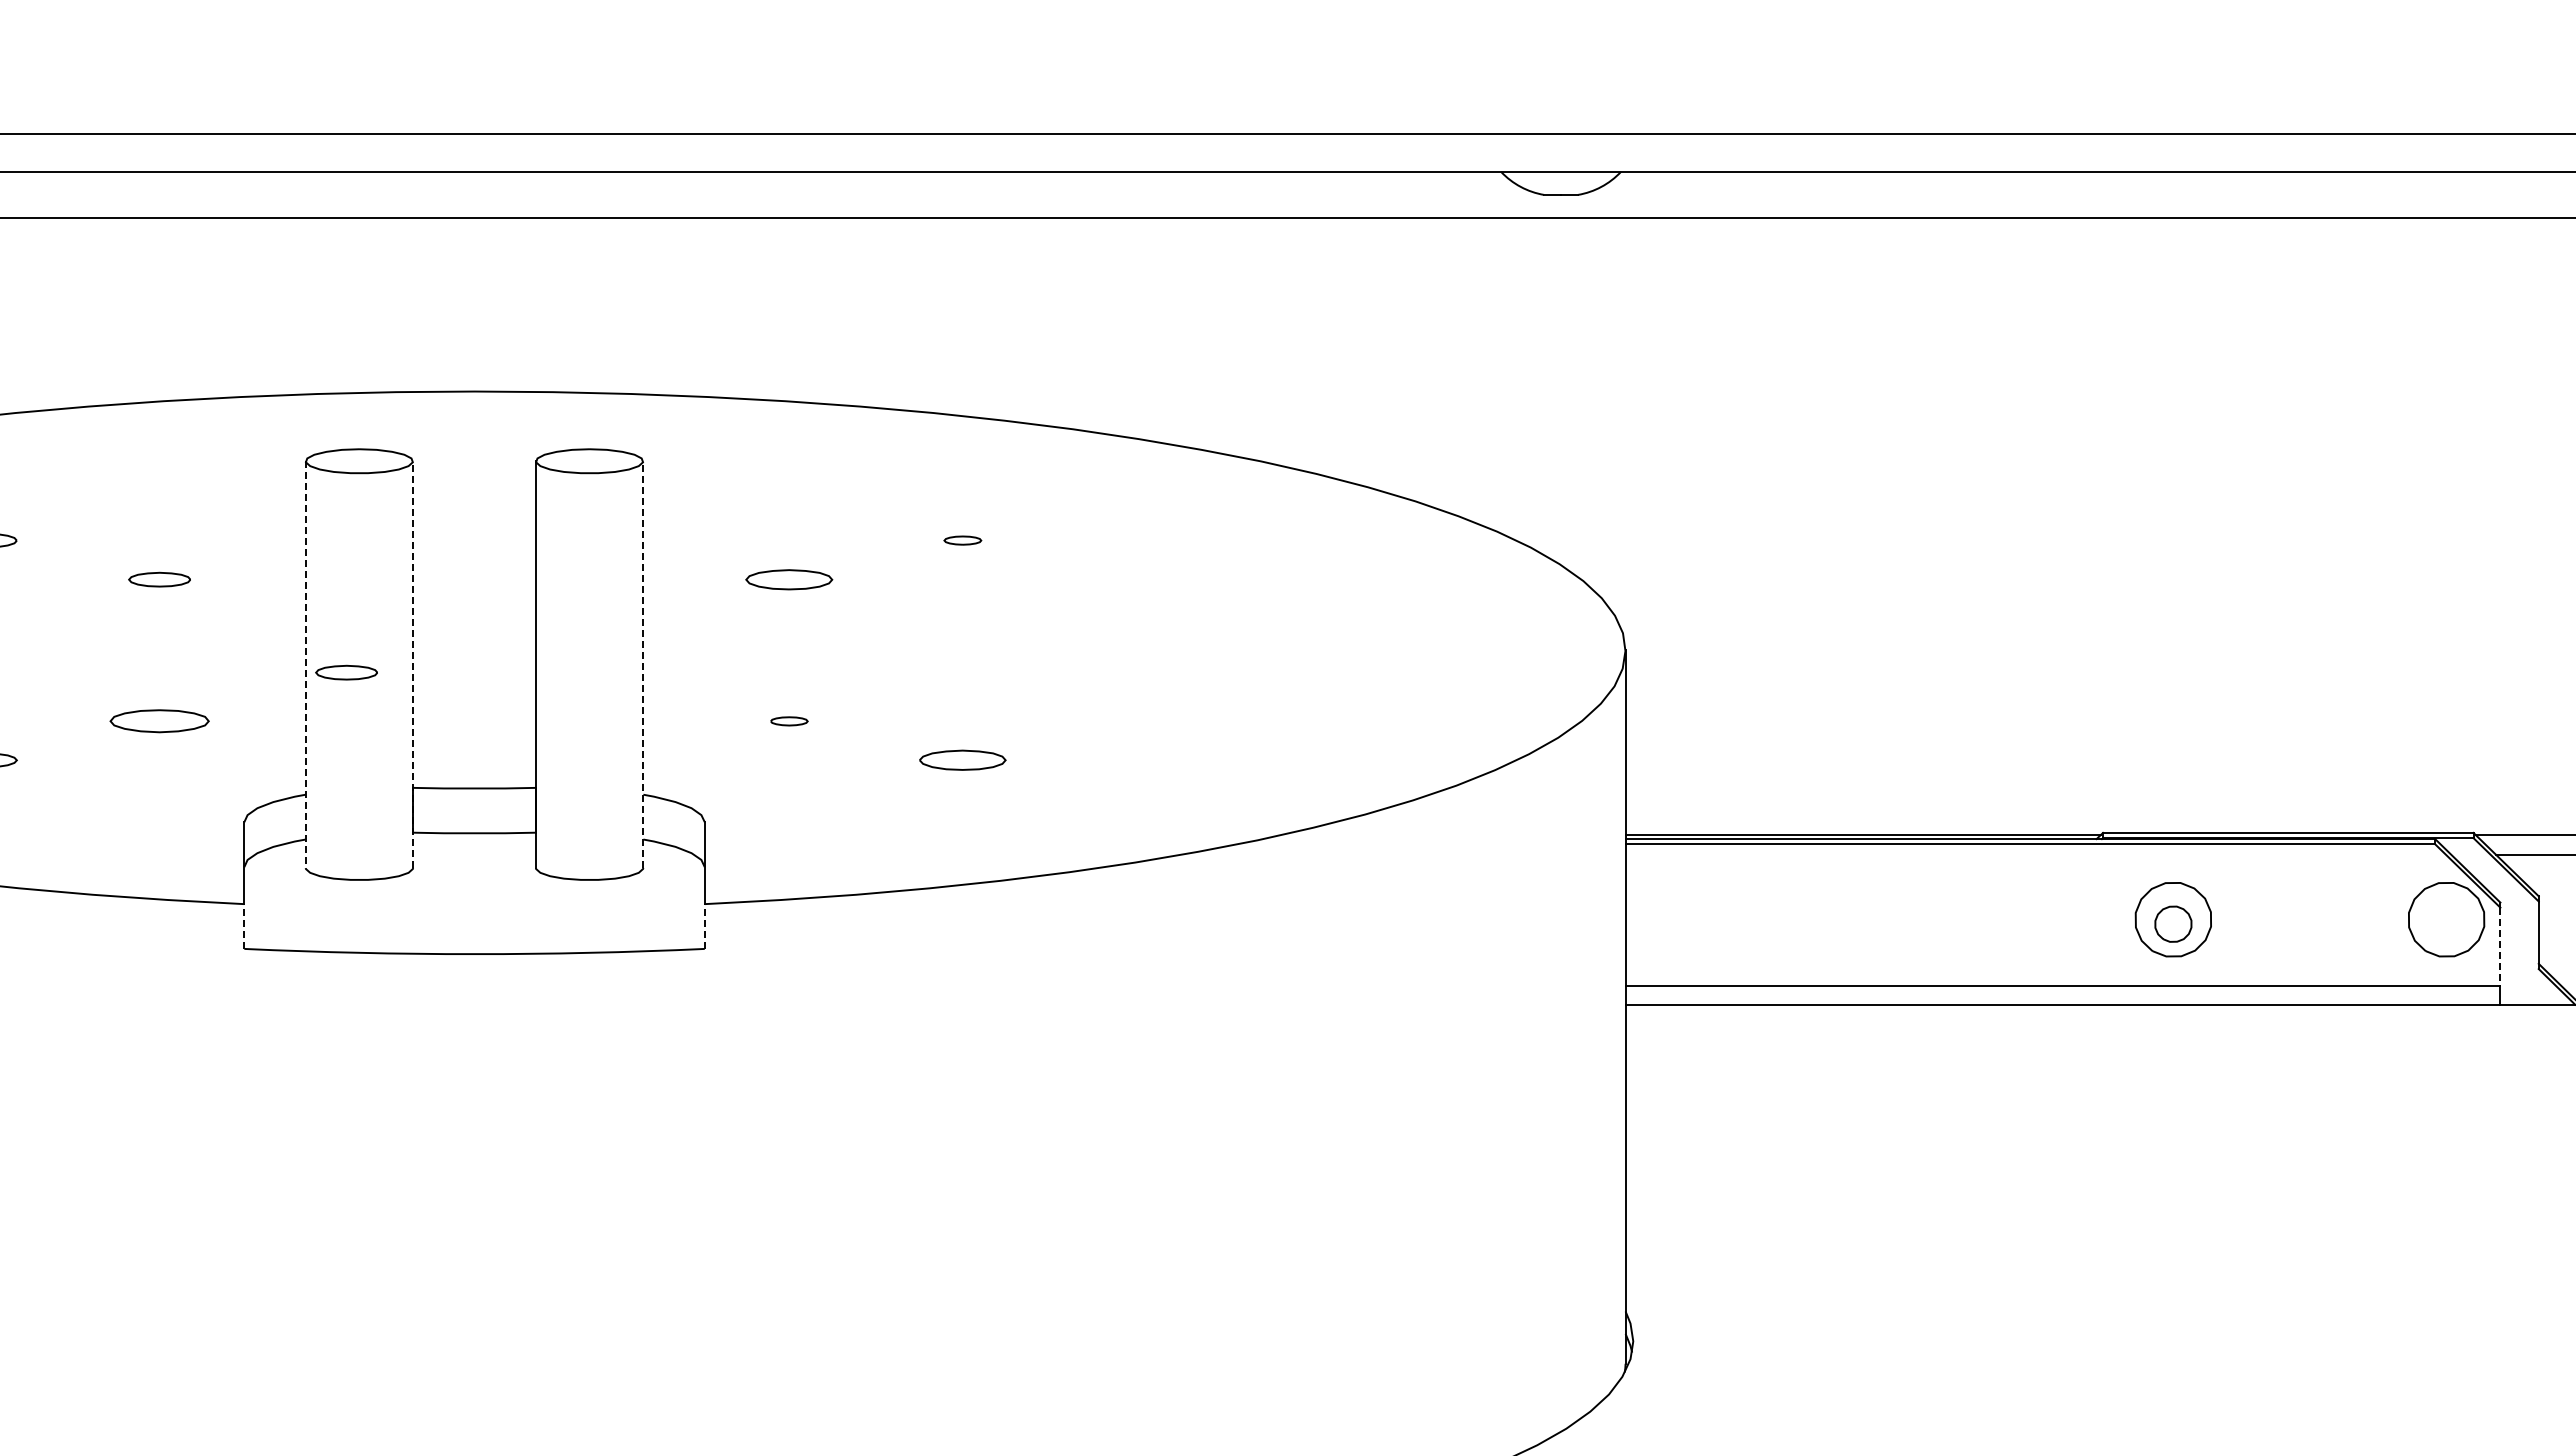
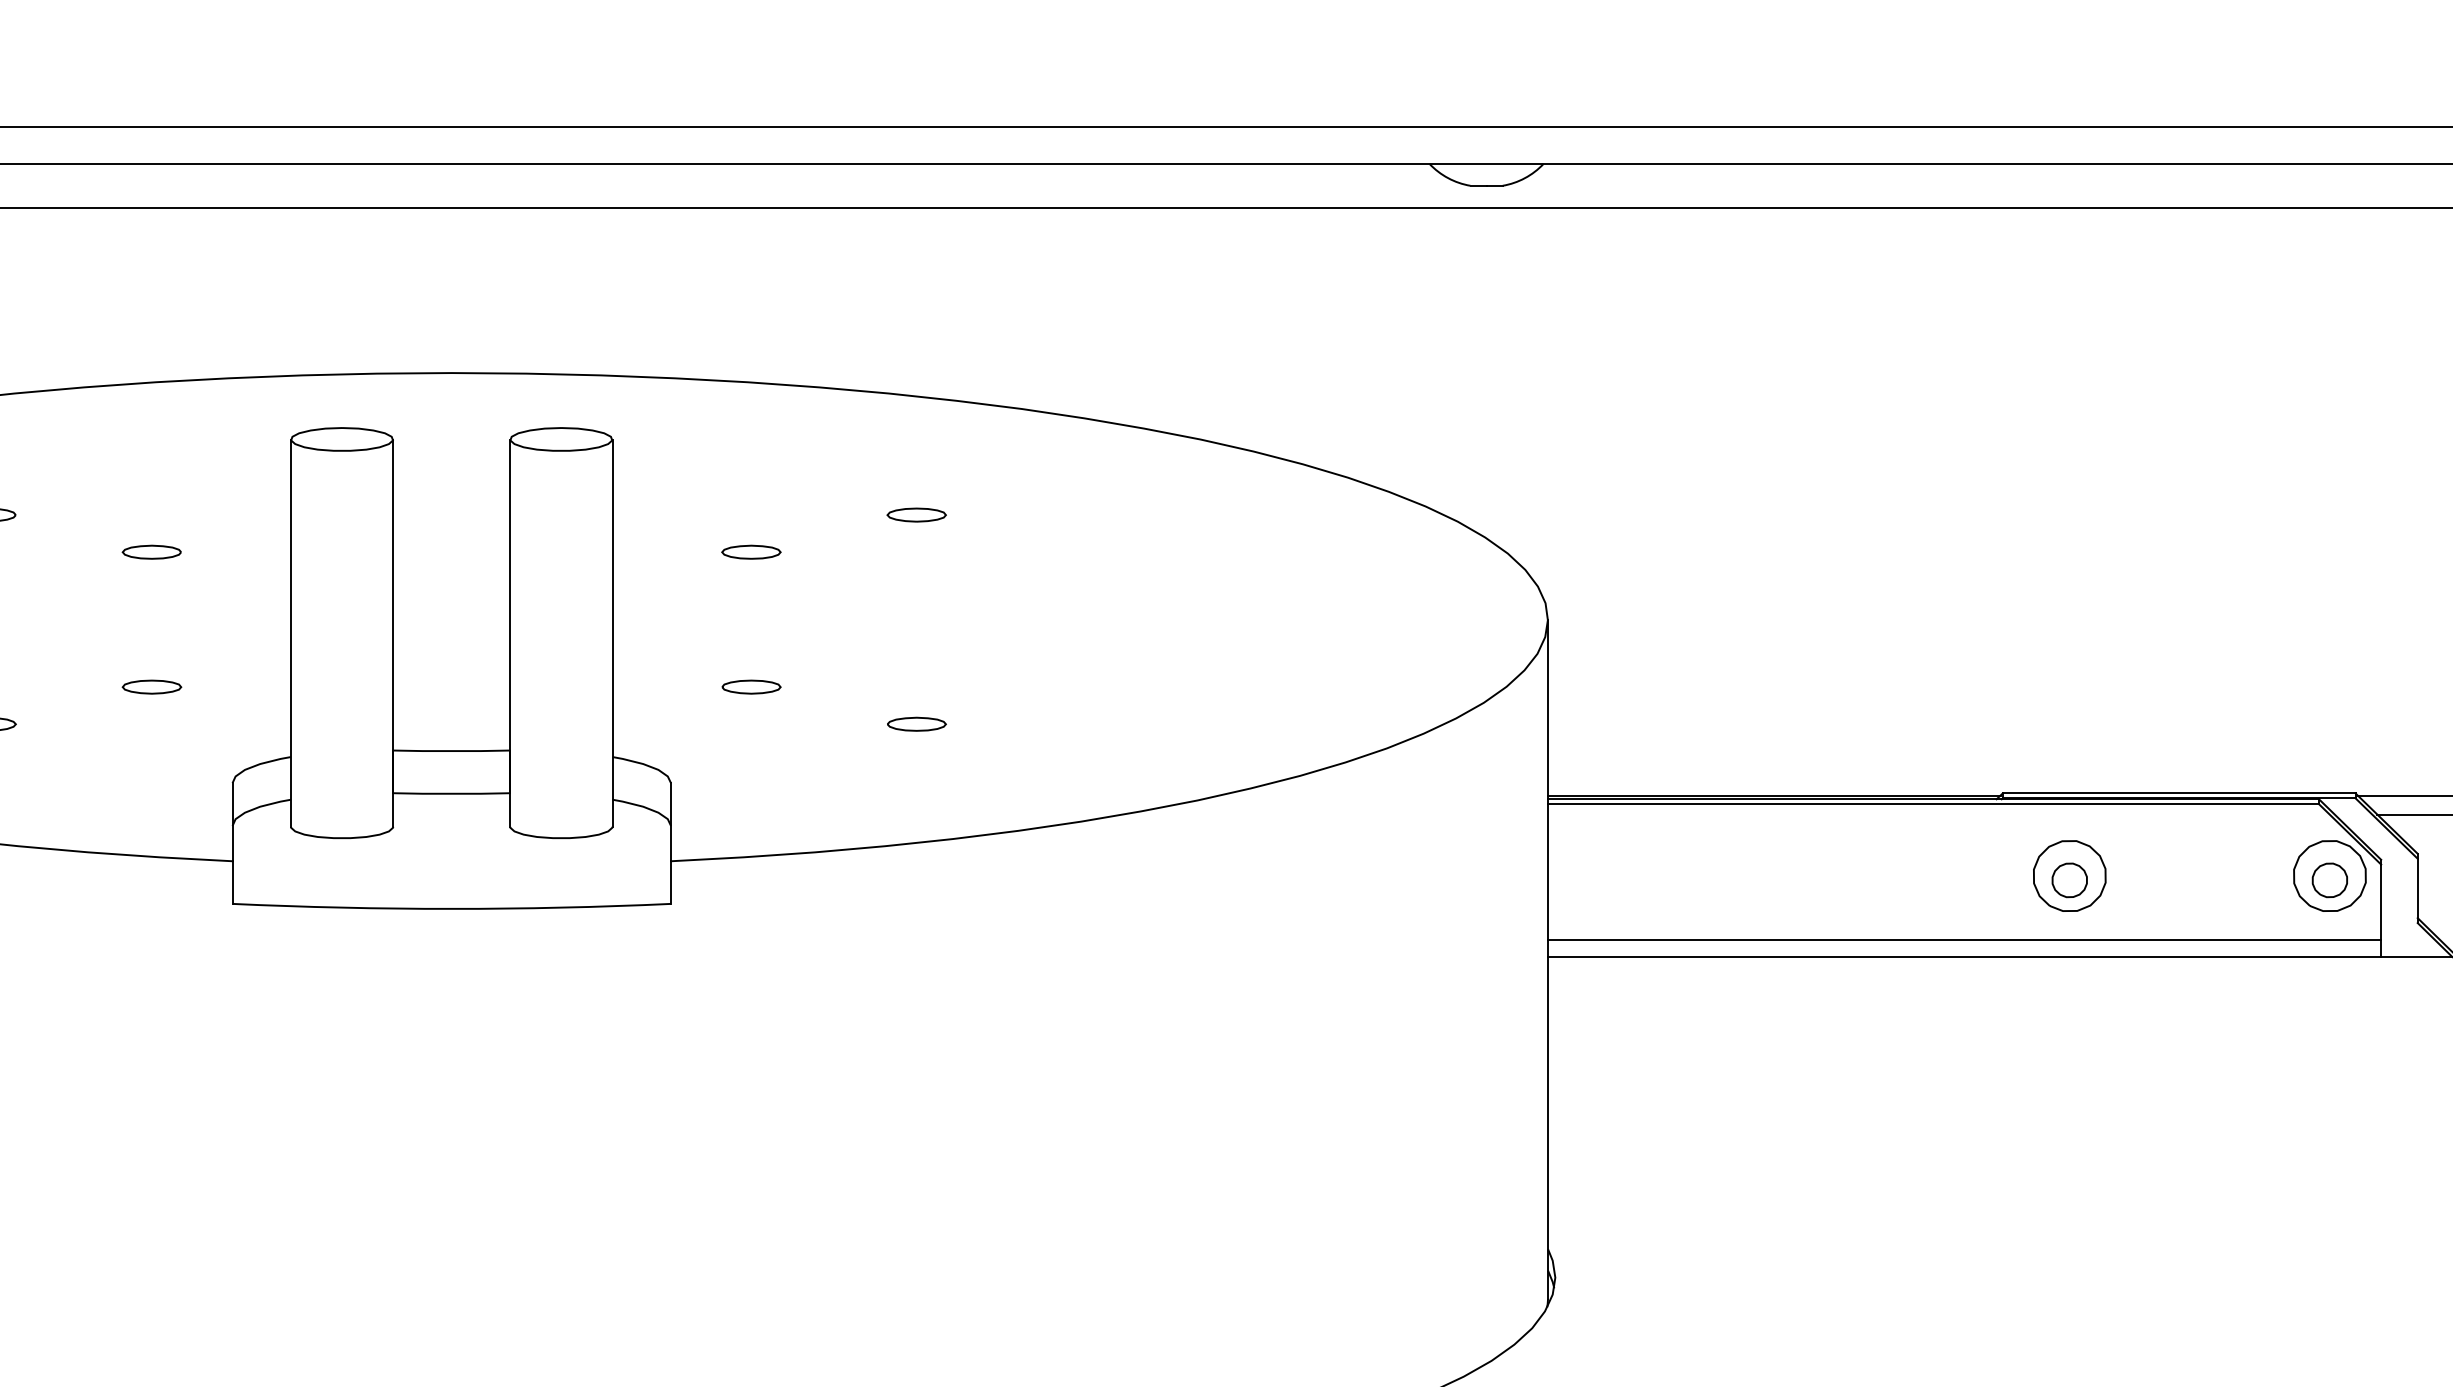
part: (962, 540) -> (916, 514), size x1.67
part: (788, 579) -> (750, 552), size x0.71
line: (413, 664) -> (393, 633), dashed -> solid
line: (643, 664) -> (612, 633), dashed -> solid
line: (305, 665) -> (290, 633), dashed -> solid
part: (346, 672) -> (329, 640), removed
part: (159, 721) -> (151, 687), size x0.62
part: (789, 721) -> (751, 687), size x1.67
part: (962, 760) -> (916, 724), size x0.71
part: (2446, 923) -> (2329, 879), added
line: (244, 926) -> (232, 882), dashed -> solid
line: (704, 926) -> (670, 882), dashed -> solid
line: (2500, 947) -> (2381, 902), dashed -> solid

